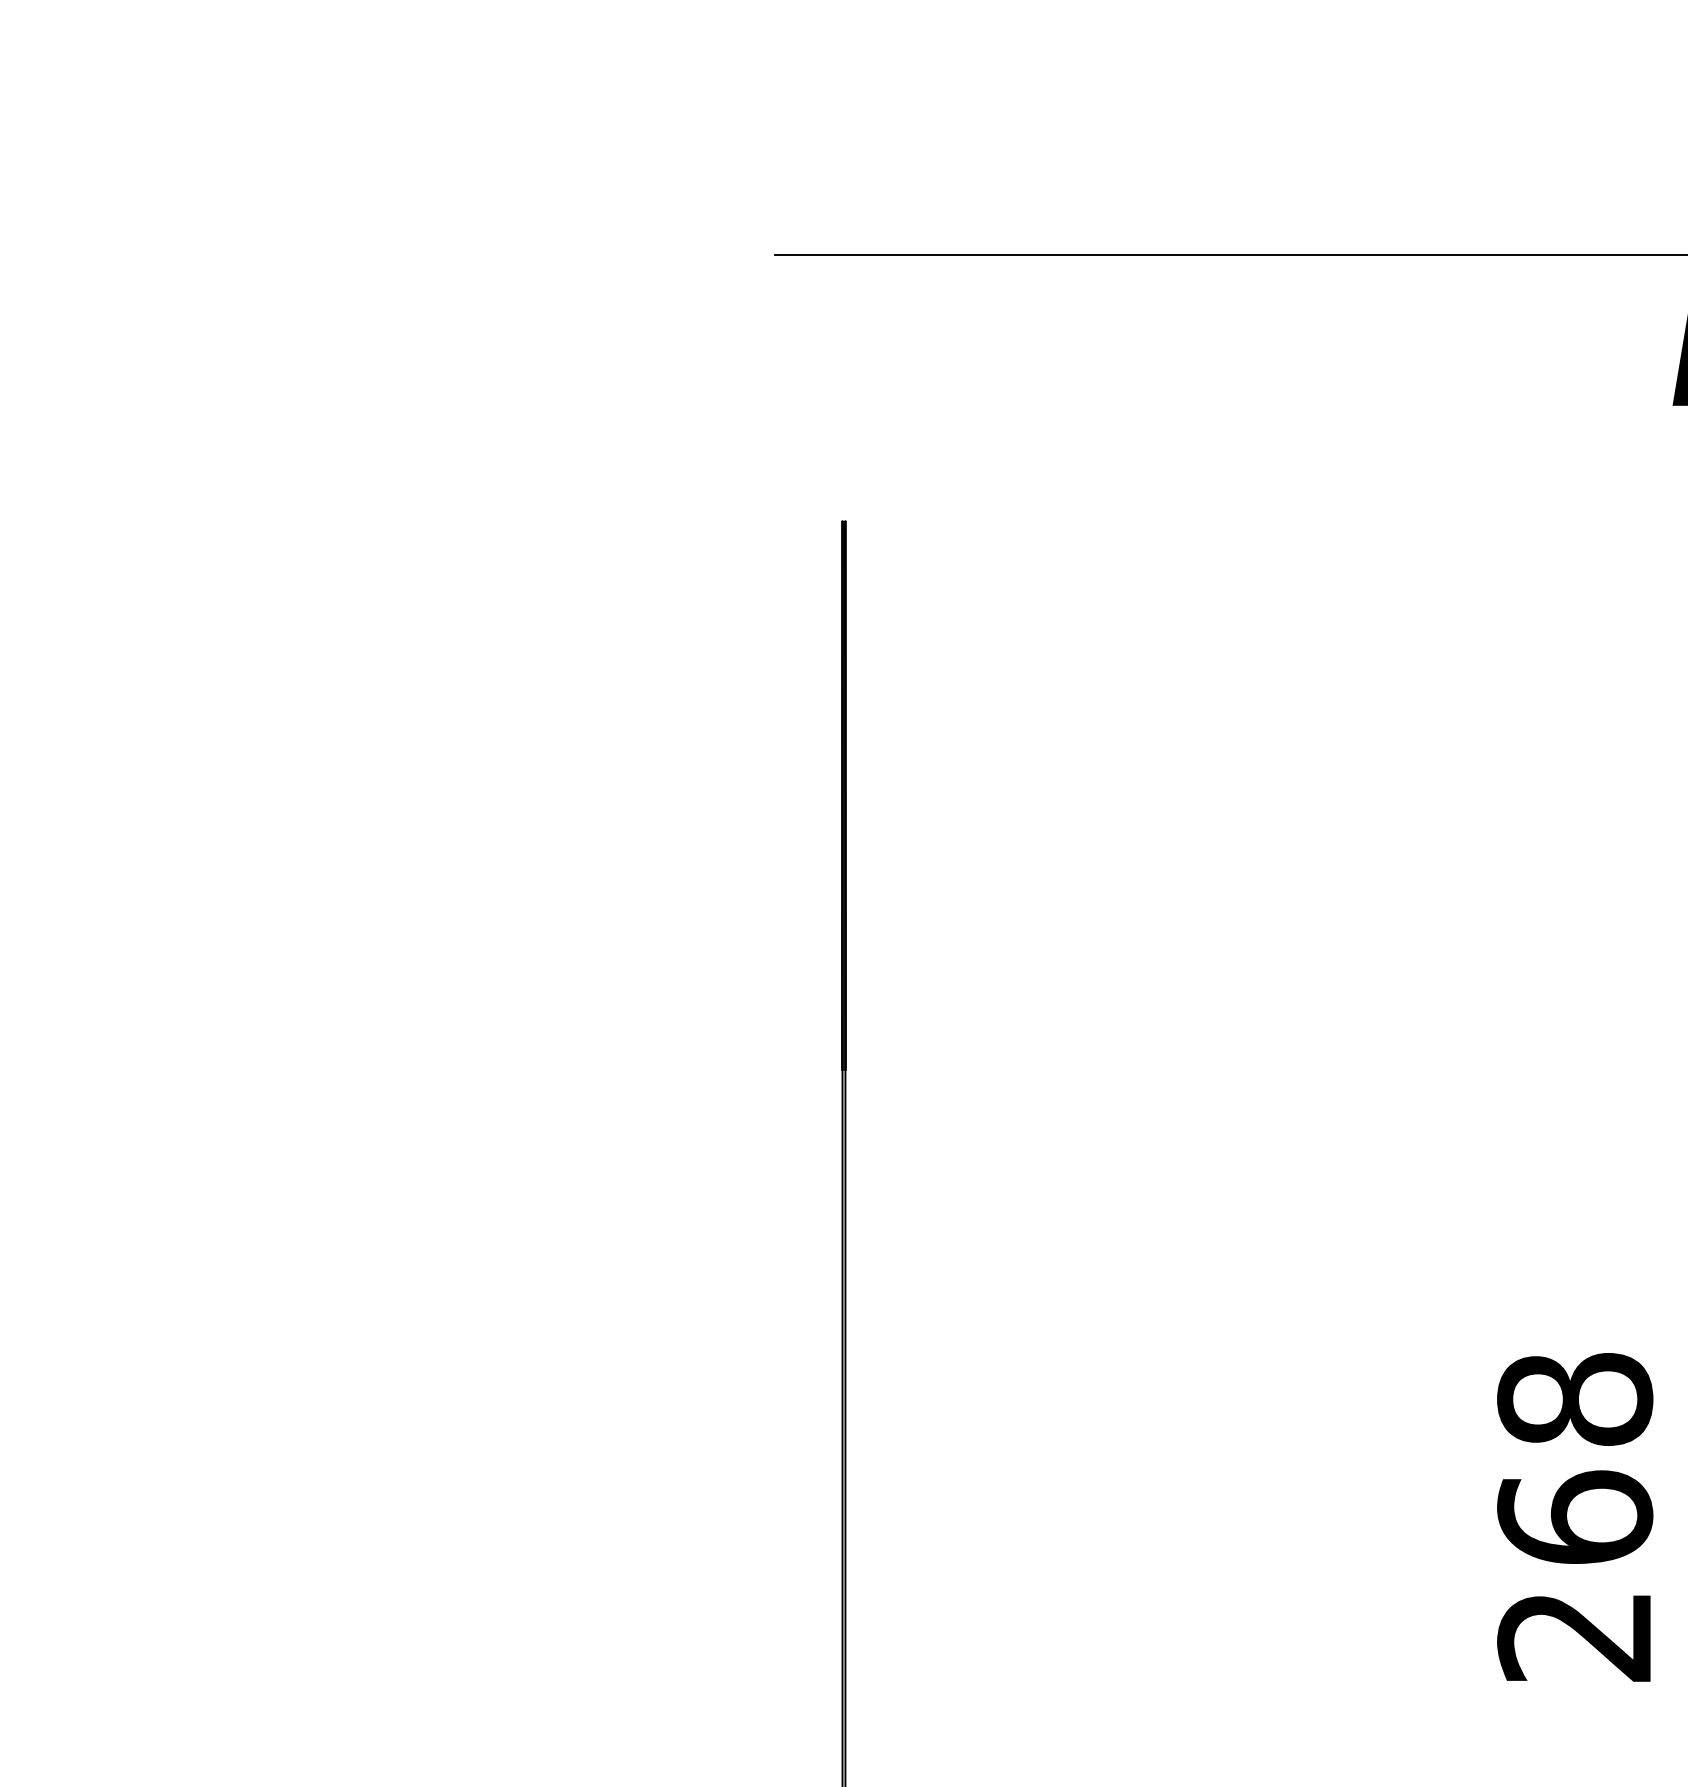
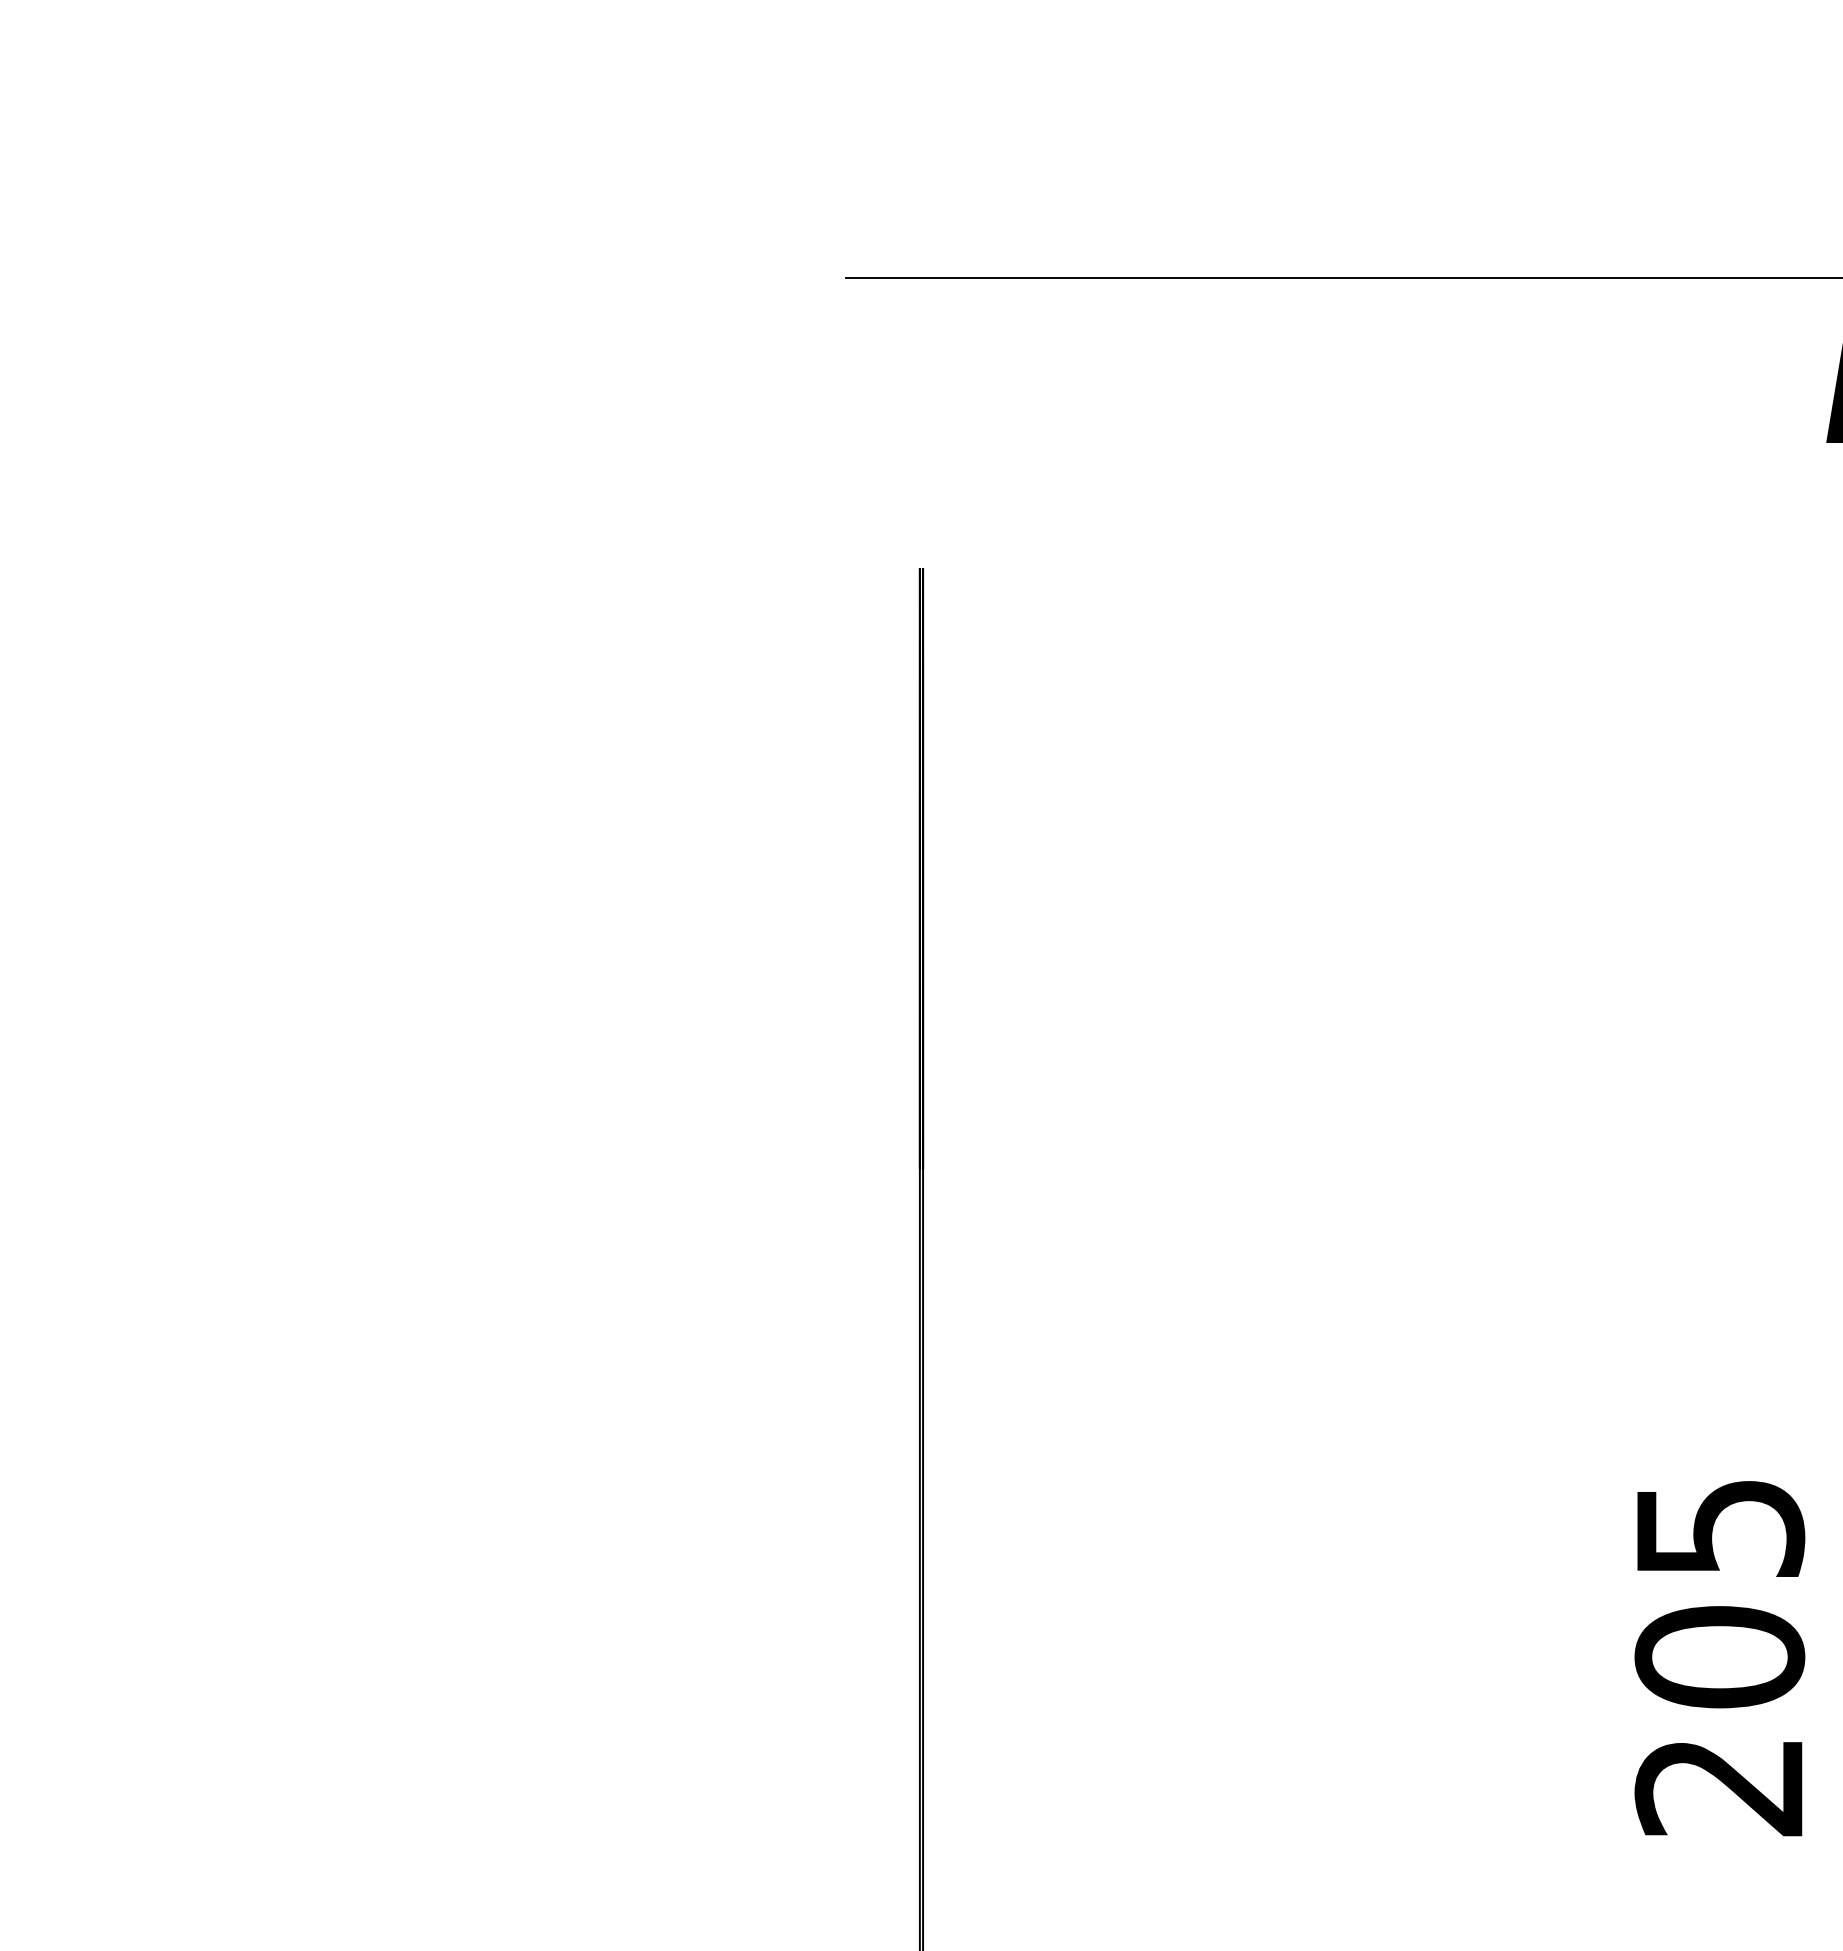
text: (1575, 1458) -> (1720, 1592), 268 -> 205

